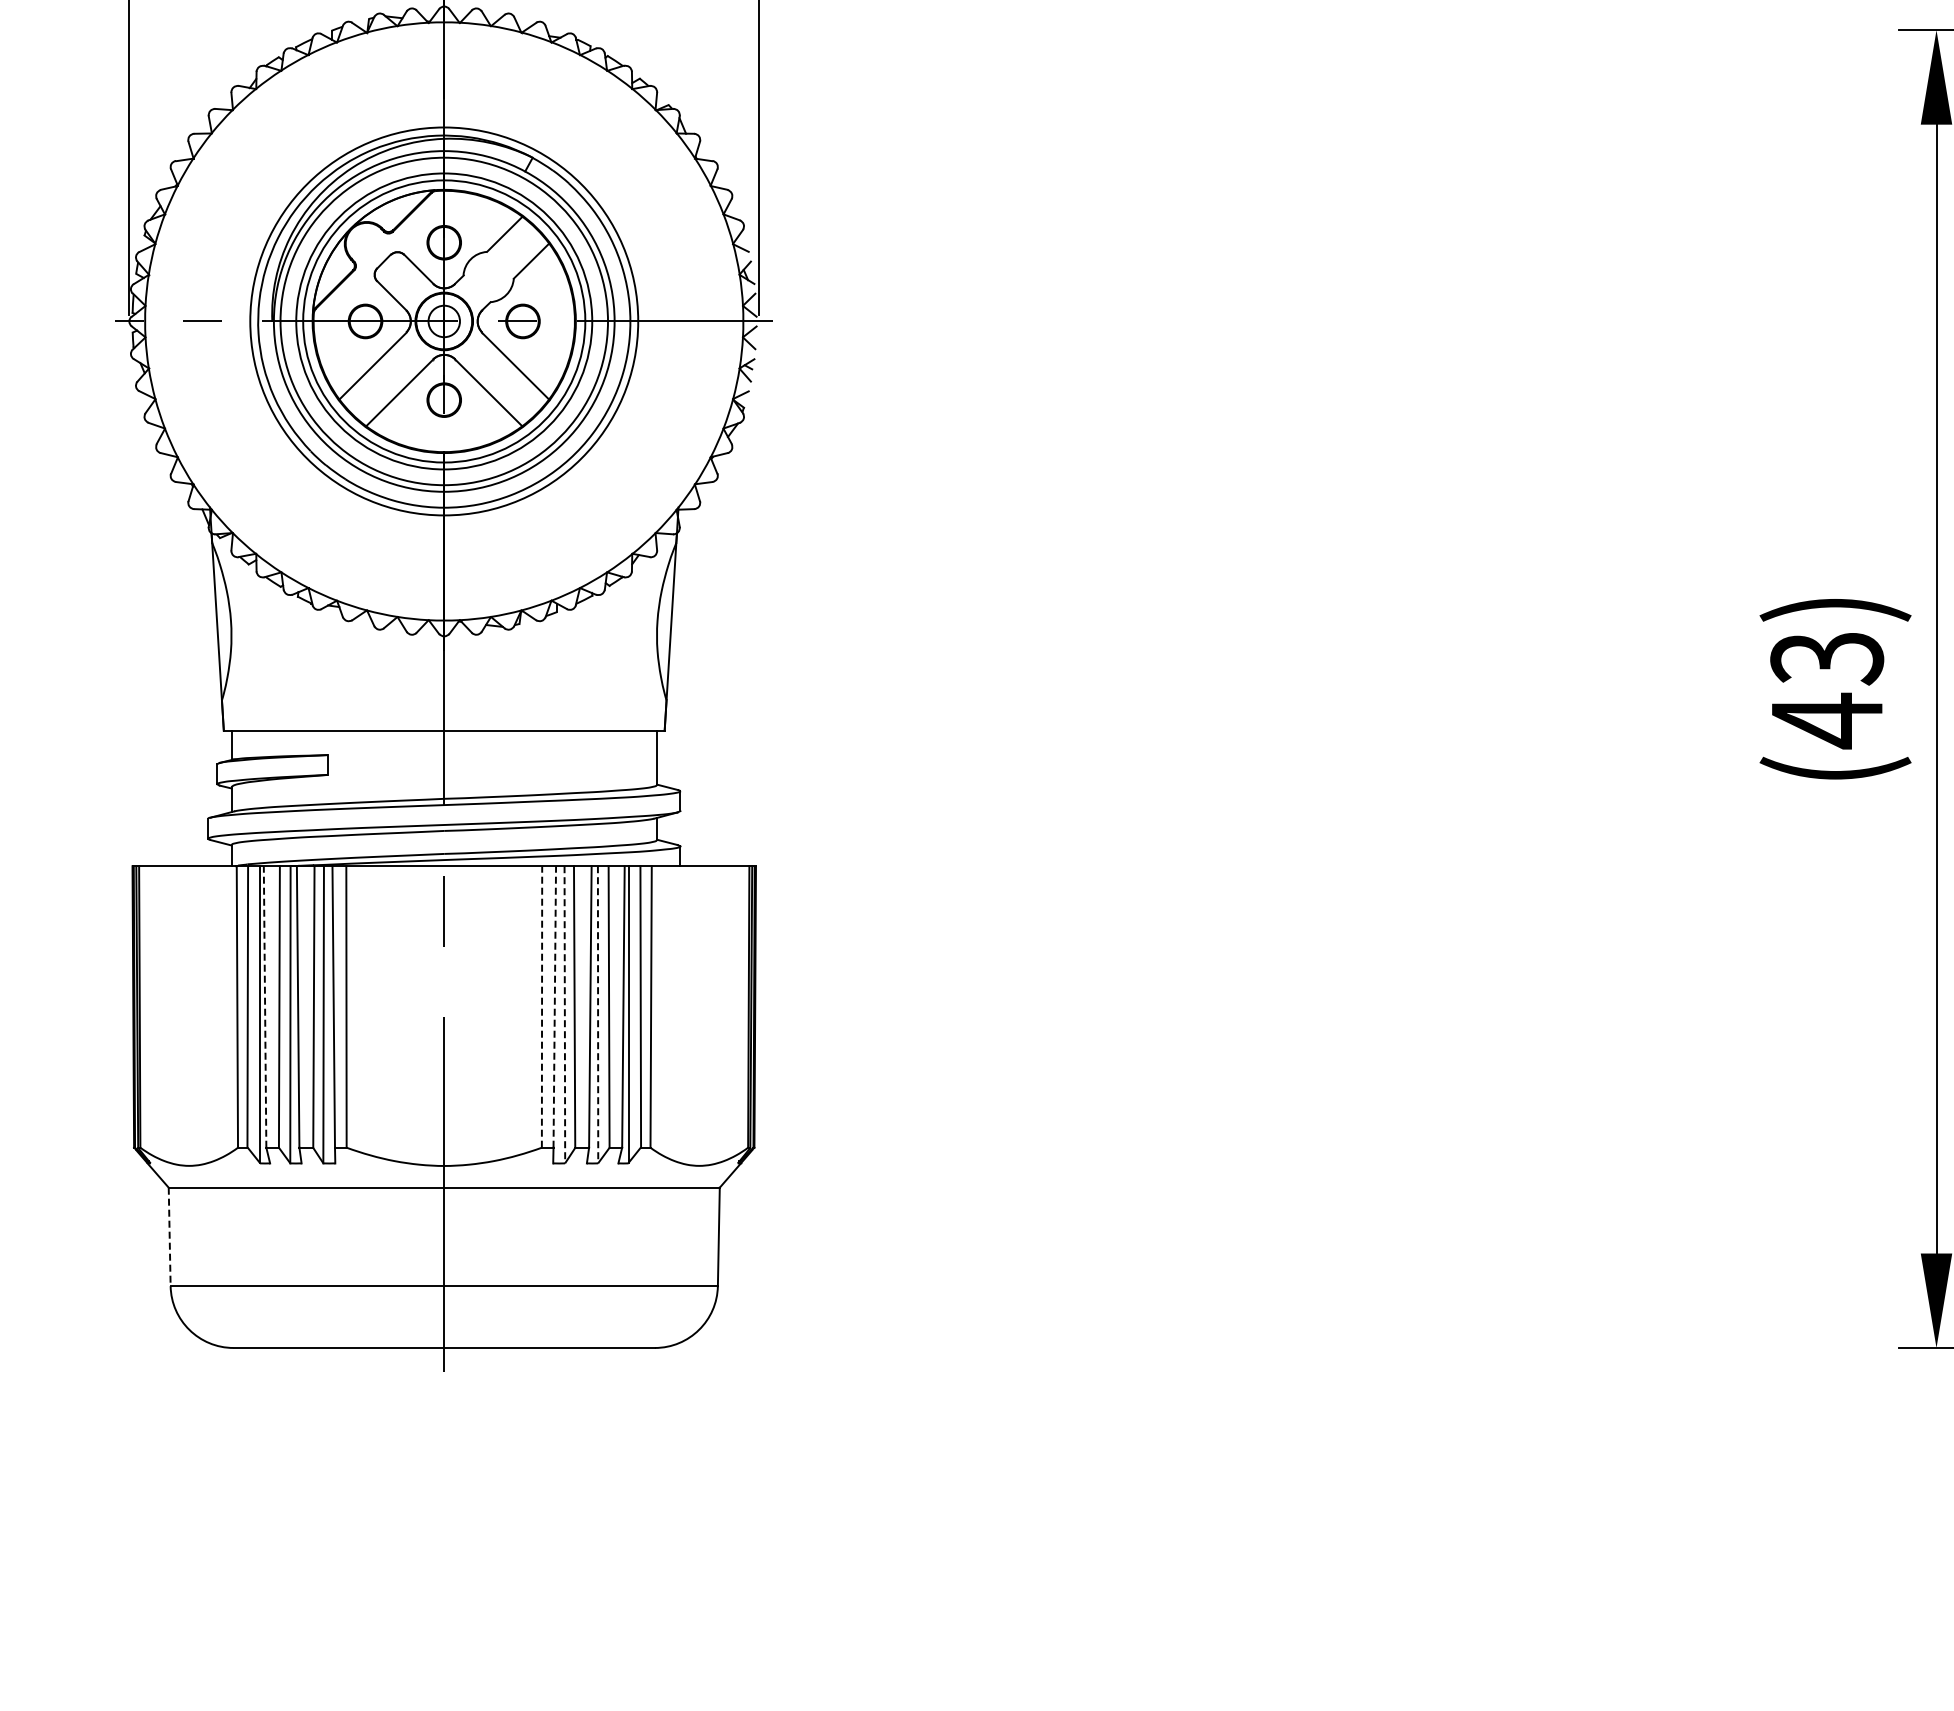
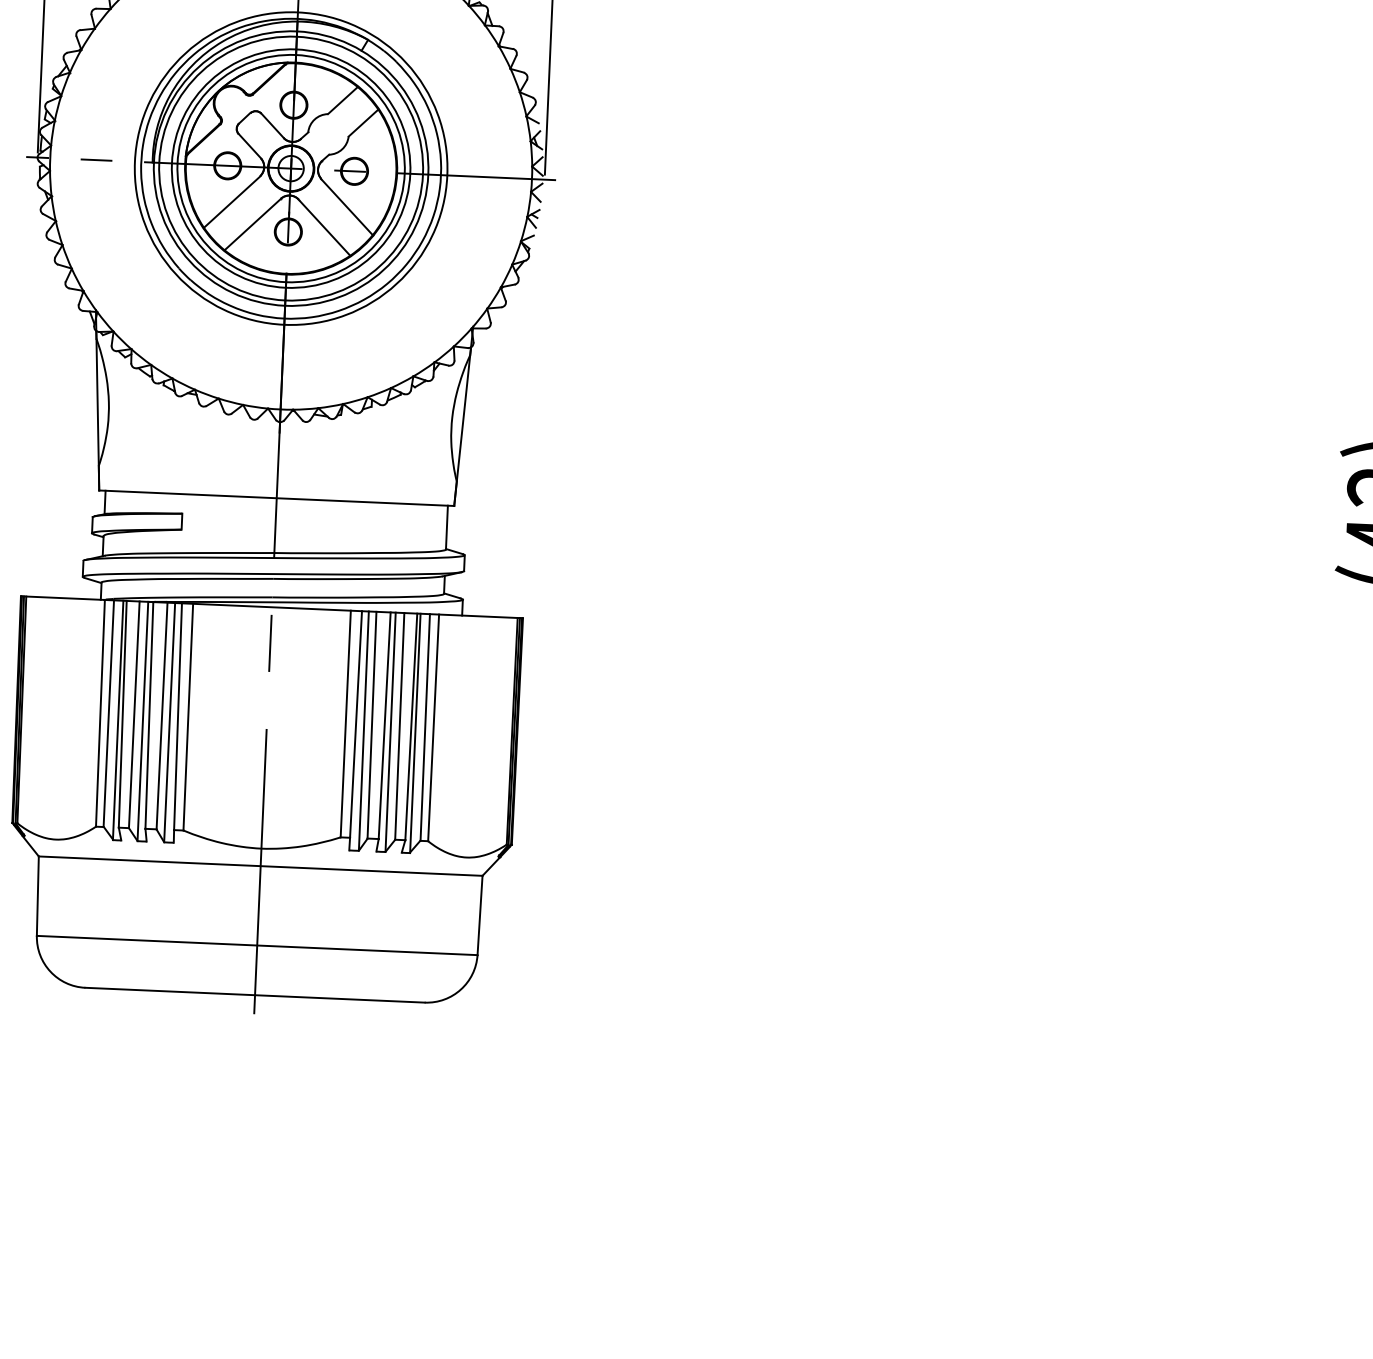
line: (265, 1006) -> (123, 713), dashed -> solid
line: (542, 1006) -> (346, 723), dashed -> solid
line: (554, 1006) -> (355, 724), dashed -> solid
line: (564, 1014) -> (363, 730), dashed -> solid
line: (598, 1014) -> (390, 732), dashed -> solid
line: (169, 1237) -> (37, 896), dashed -> solid

